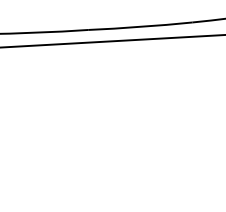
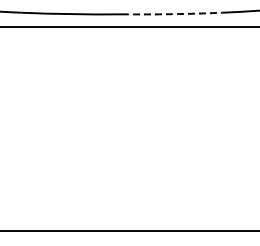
arc: (140, 27) -> (172, 14), solid -> dashed

